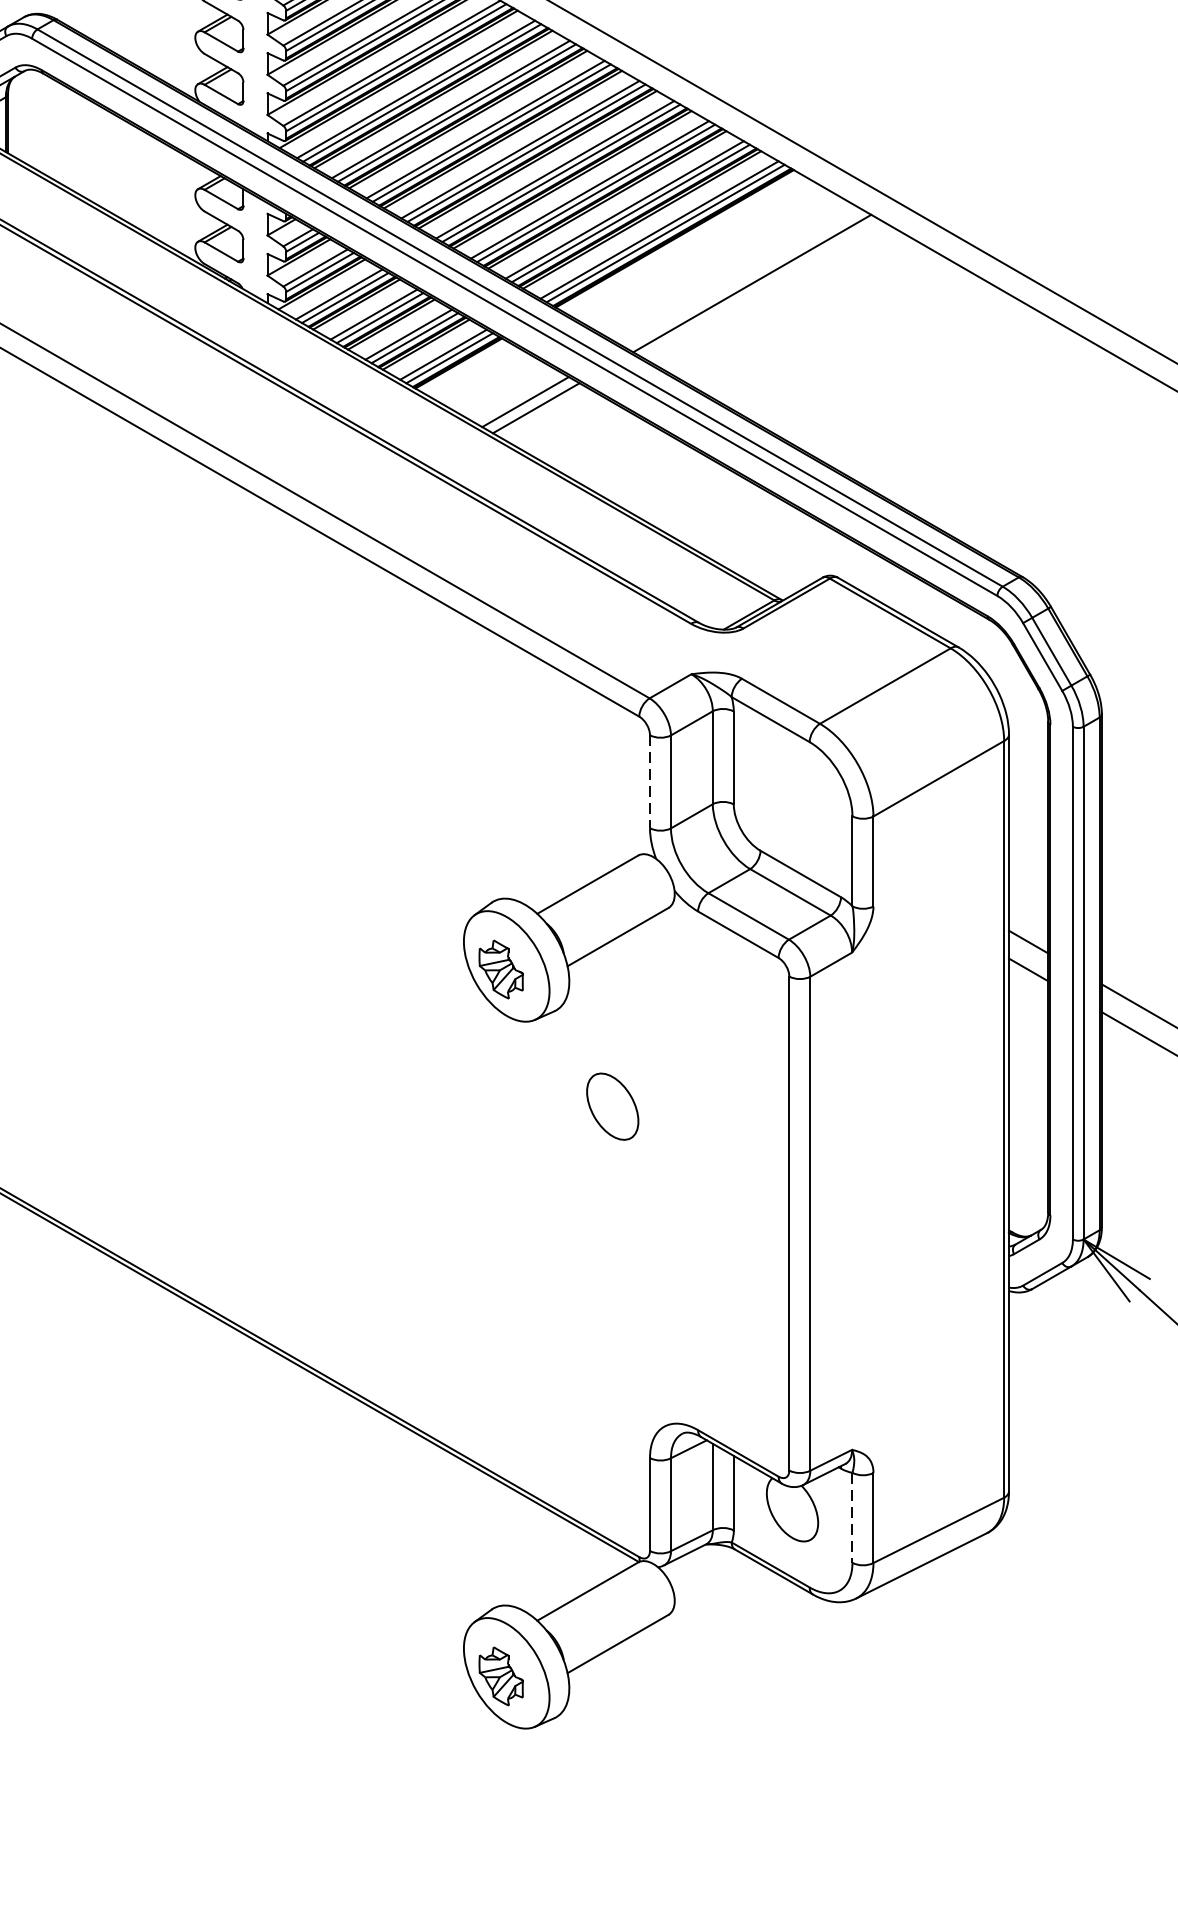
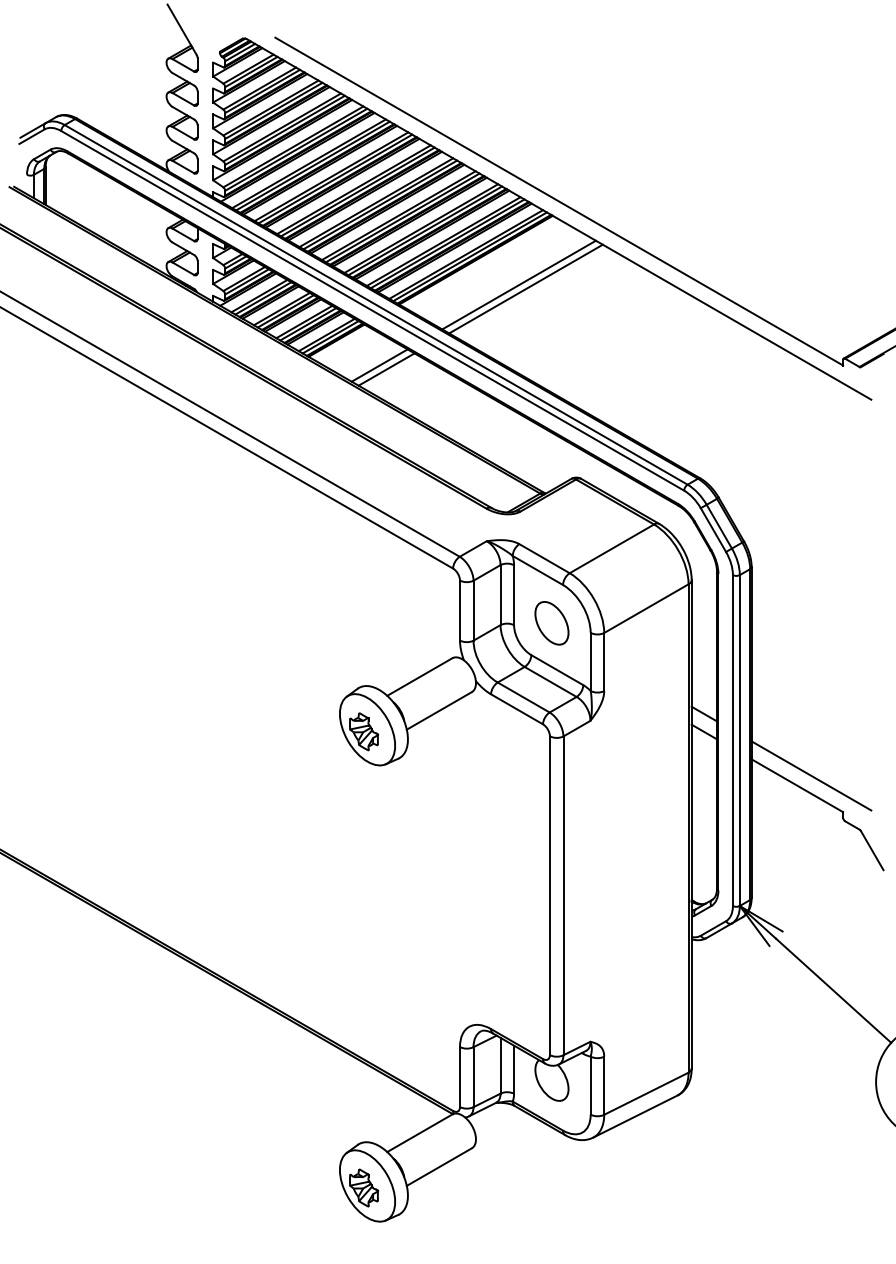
line: (740, 276) -> (518, 284), added
line: (650, 781) -> (460, 610), dashed -> solid
part: (612, 1106) -> (551, 623), moved
line: (852, 1519) -> (590, 1086), dashed -> solid

